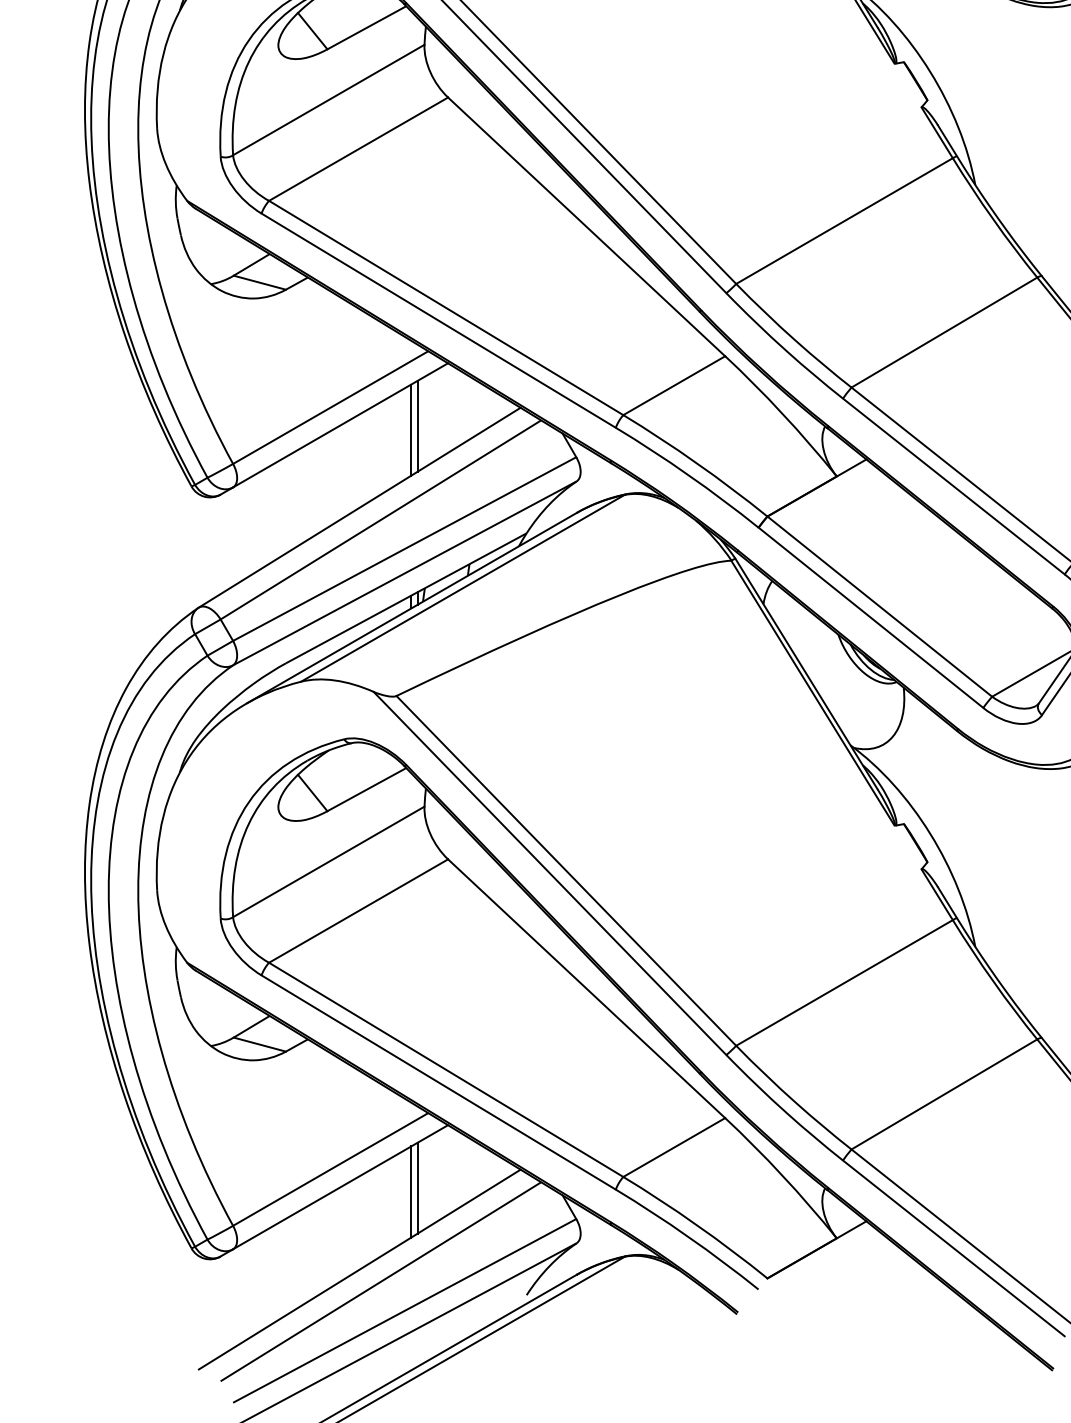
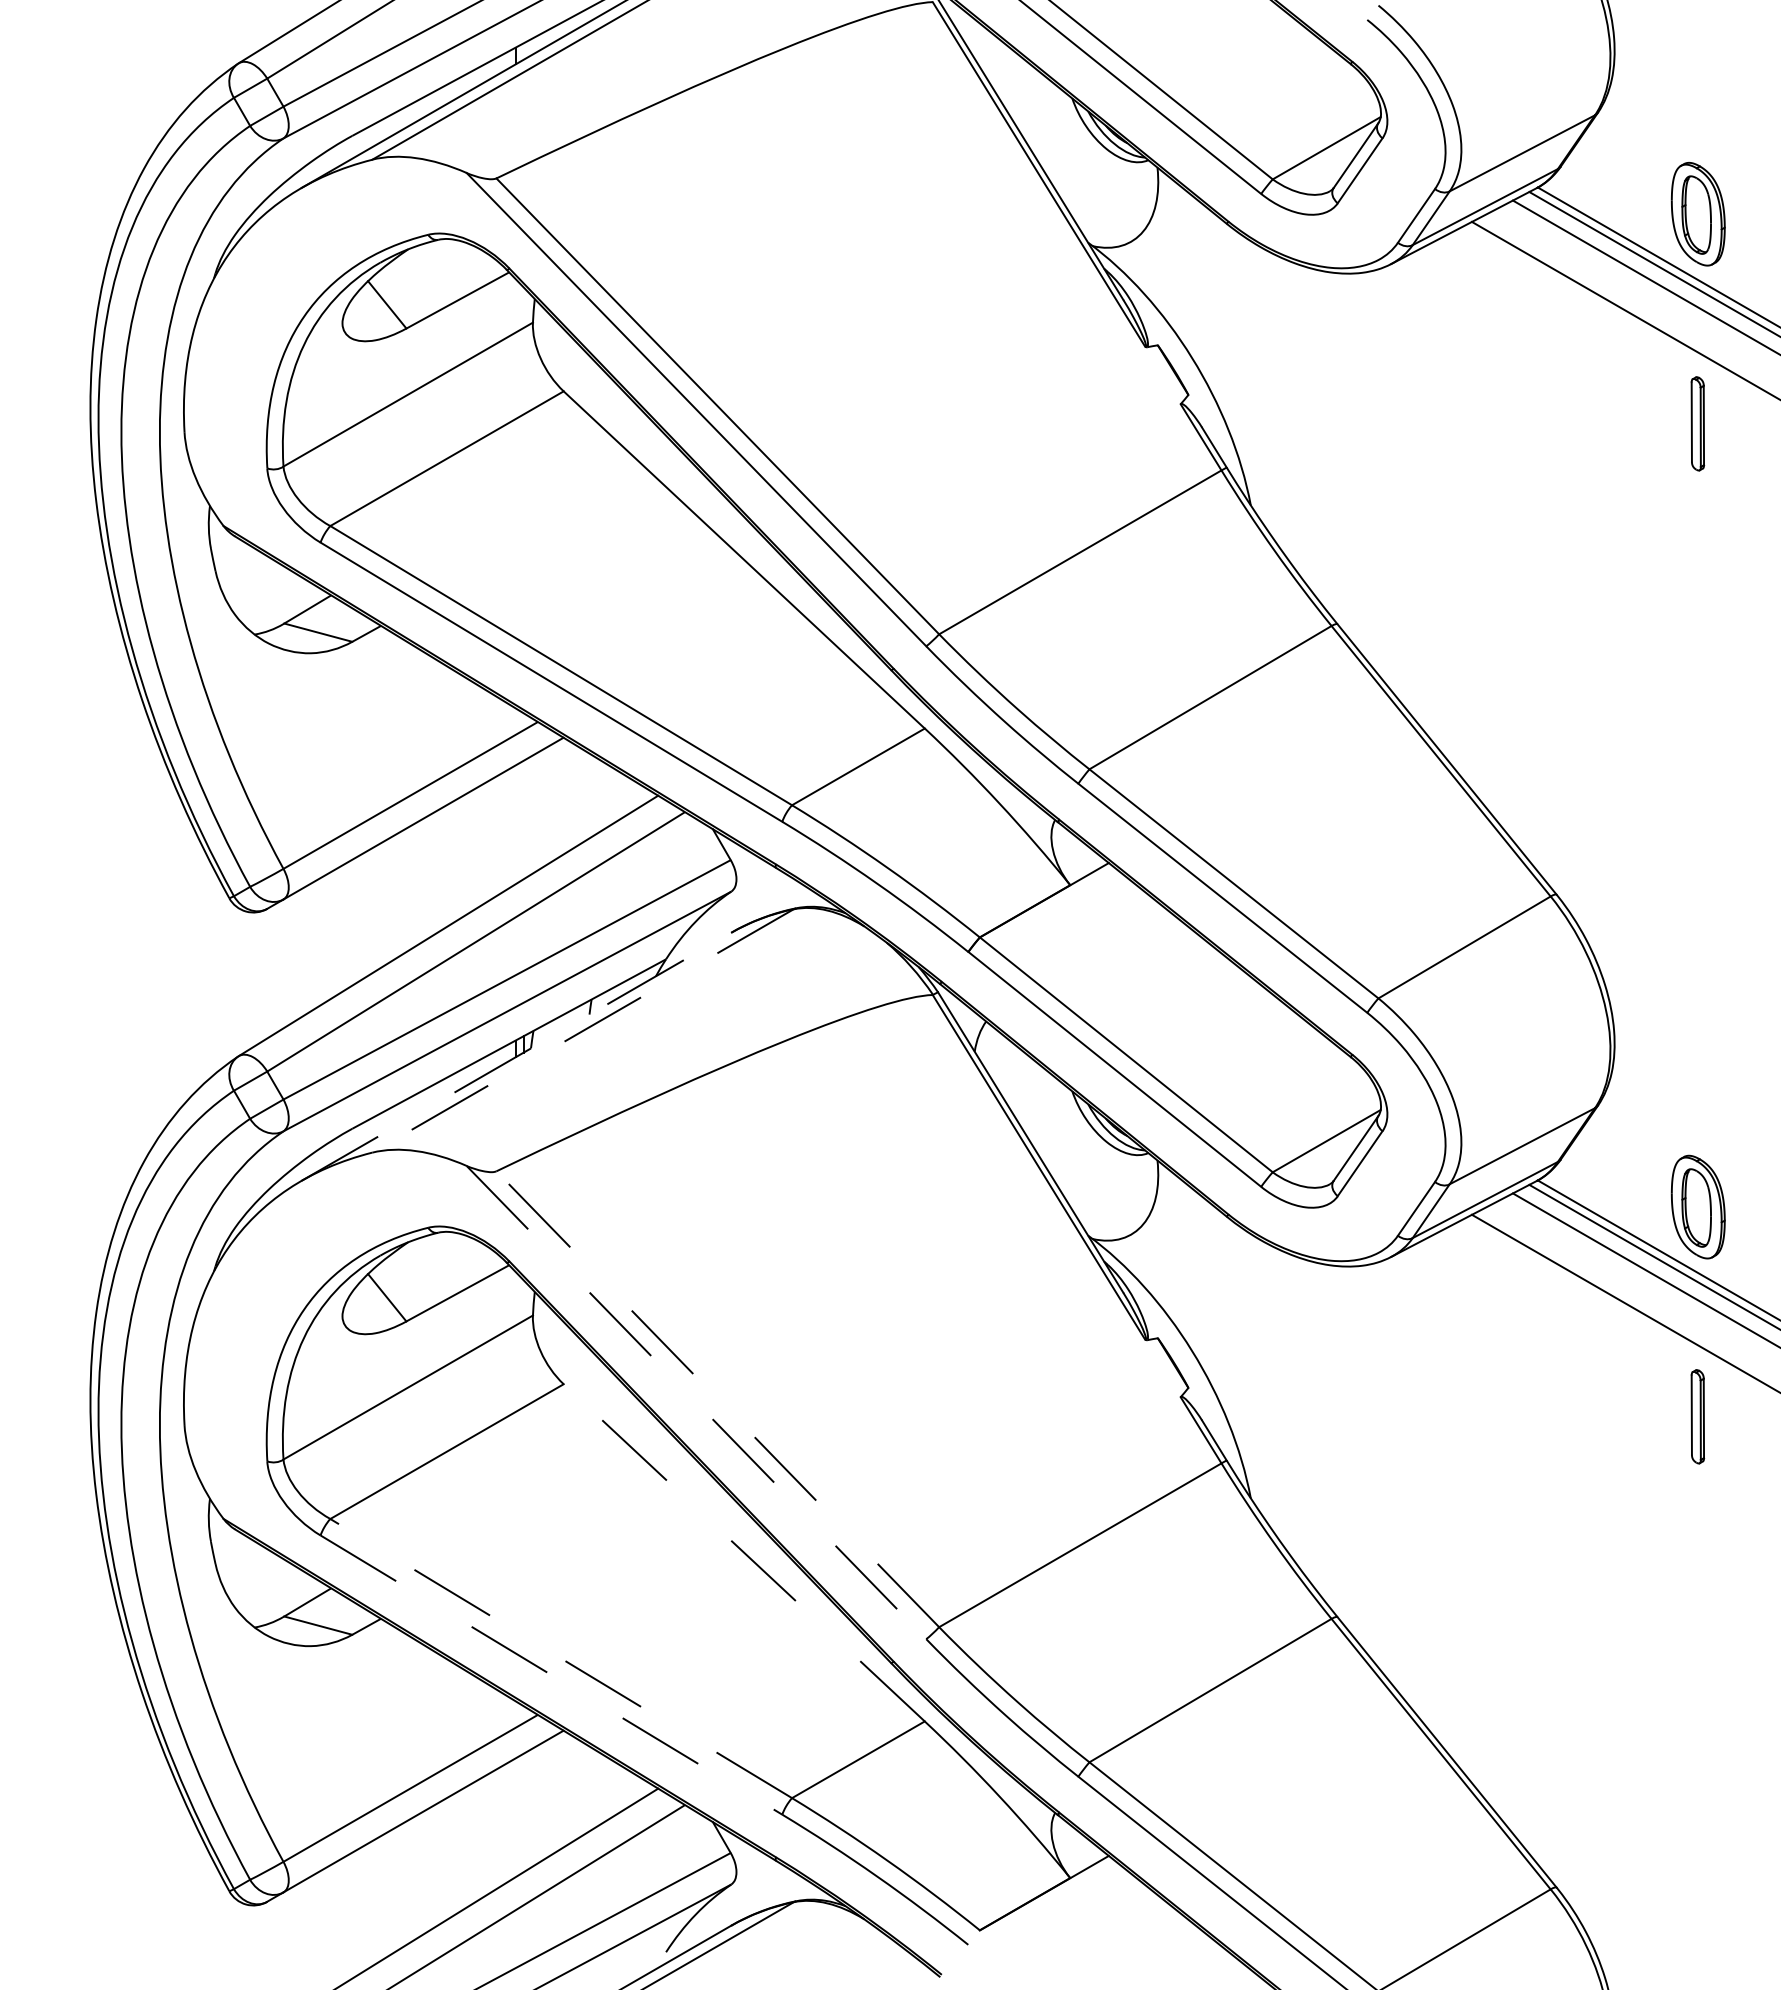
line: (417, 426) -> (523, 819), removed
line: (411, 429) -> (515, 824), removed
line: (462, 588) -> (582, 1031), solid -> dashed
line: (411, 607) -> (516, 1056), solid -> dashed
line: (566, 871) -> (717, 1399), solid -> dashed
line: (550, 873) -> (696, 1402), solid -> dashed
line: (586, 988) -> (743, 1552), solid -> dashed
line: (446, 1069) -> (561, 1658), solid -> dashed
line: (438, 1082) -> (551, 1675), solid -> dashed
line: (417, 1187) -> (523, 1812), removed
line: (411, 1191) -> (515, 1817), removed

